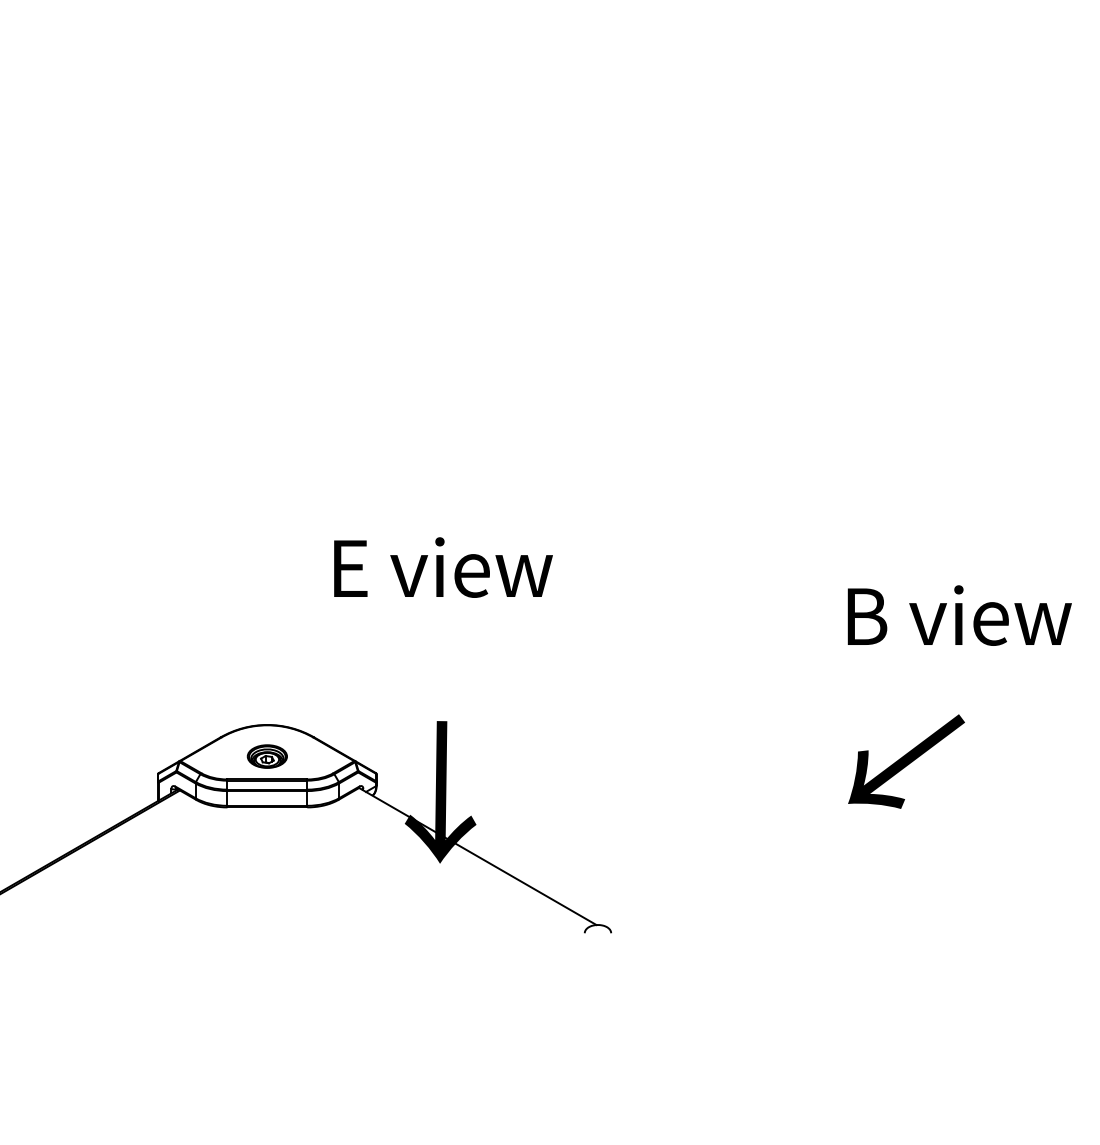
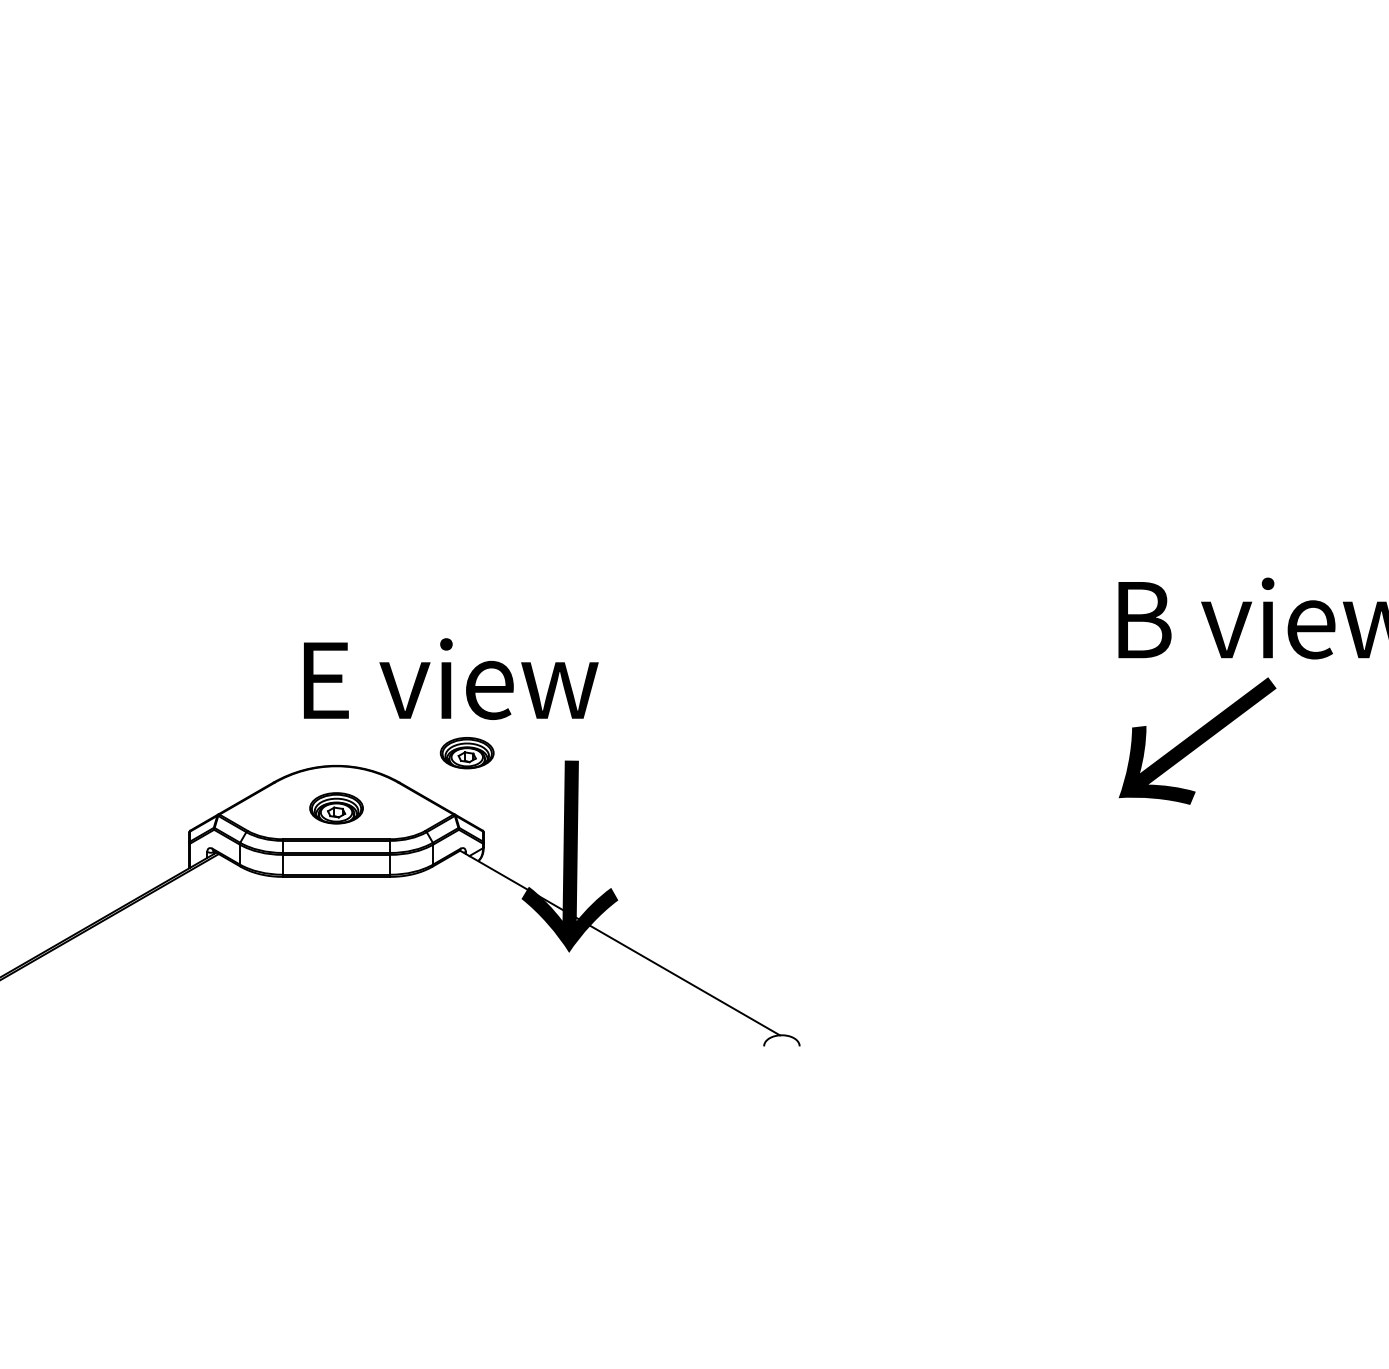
text: (443, 567) -> (451, 678), moved
part: (363, 715) -> (466, 753), added
text: (906, 761) -> (1197, 740), moved

